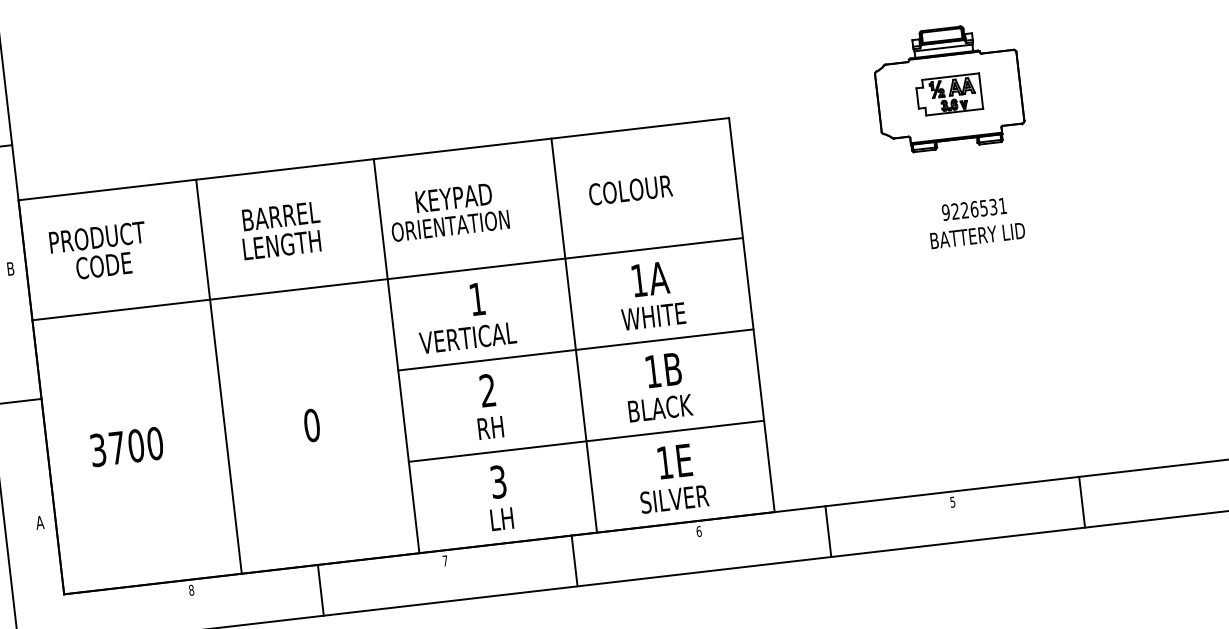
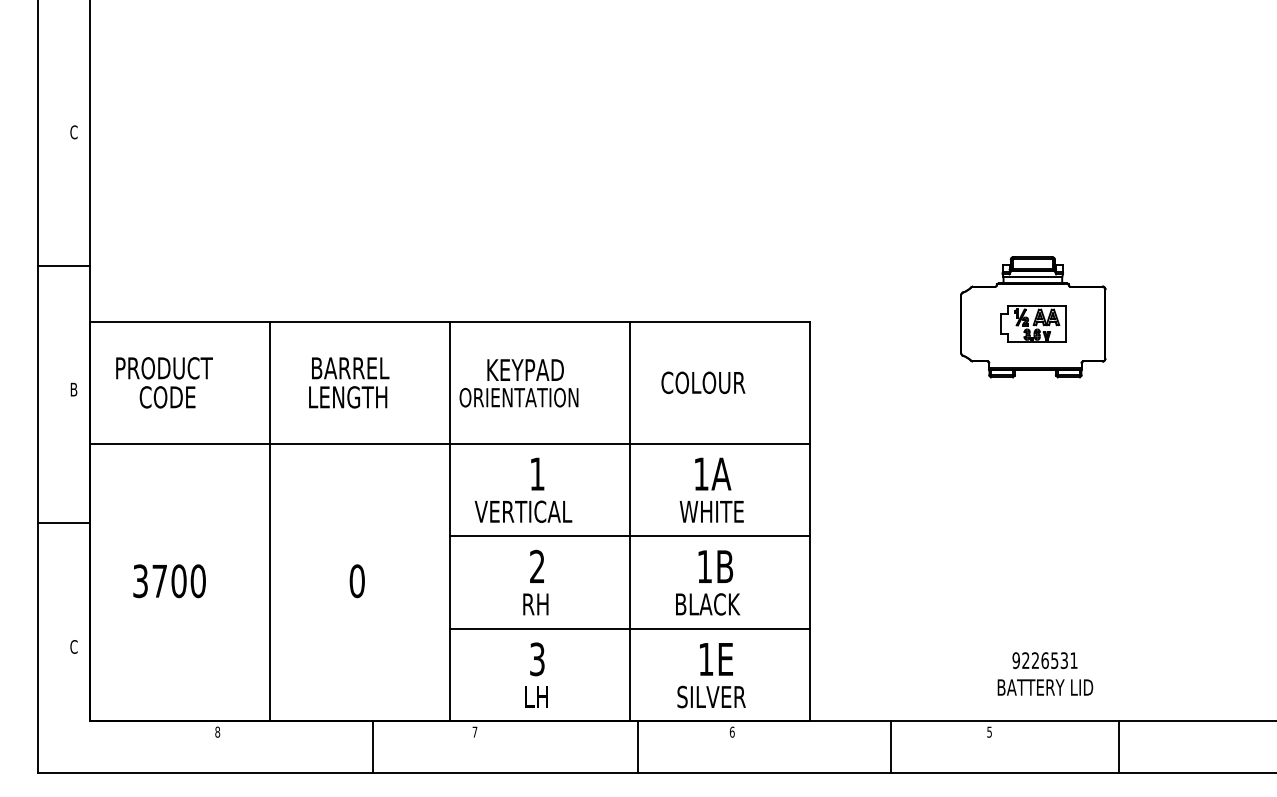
text: (976, 221) -> (1045, 673), moved
text: (39, 522) -> (73, 646), A -> C
line: (828, 530) -> (890, 746), moved
line: (574, 560) -> (638, 746), moved
line: (321, 589) -> (373, 746), moved

